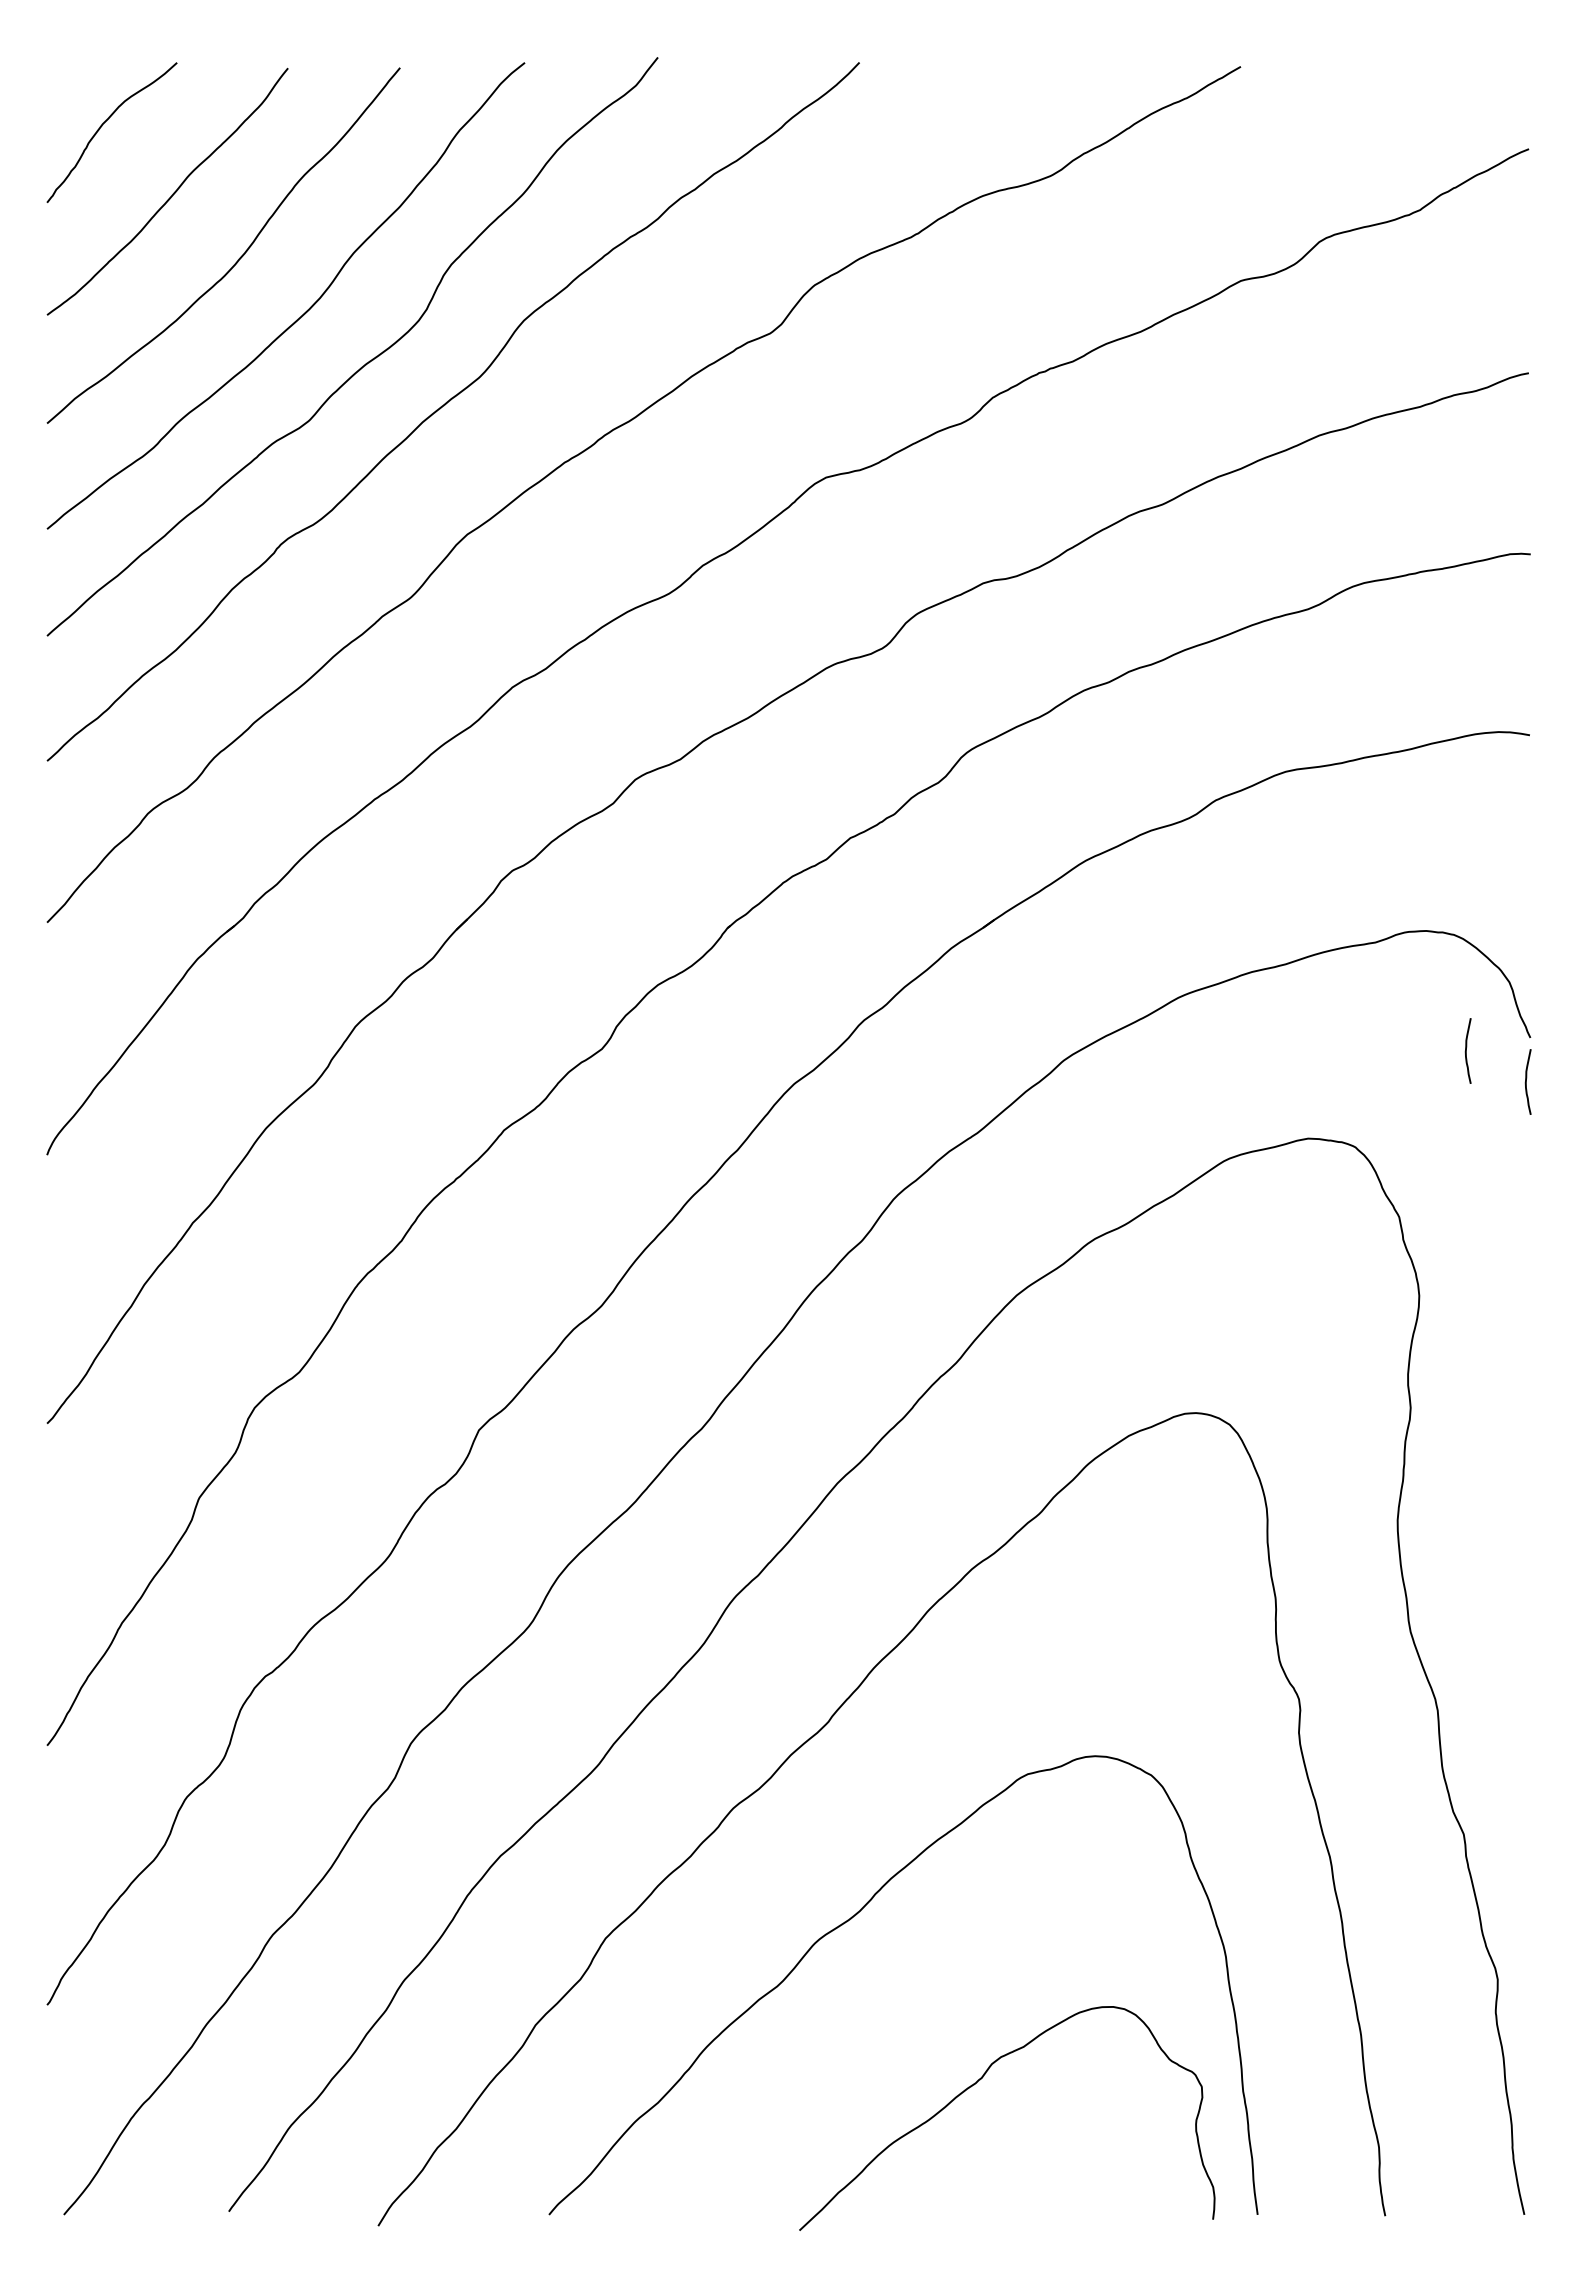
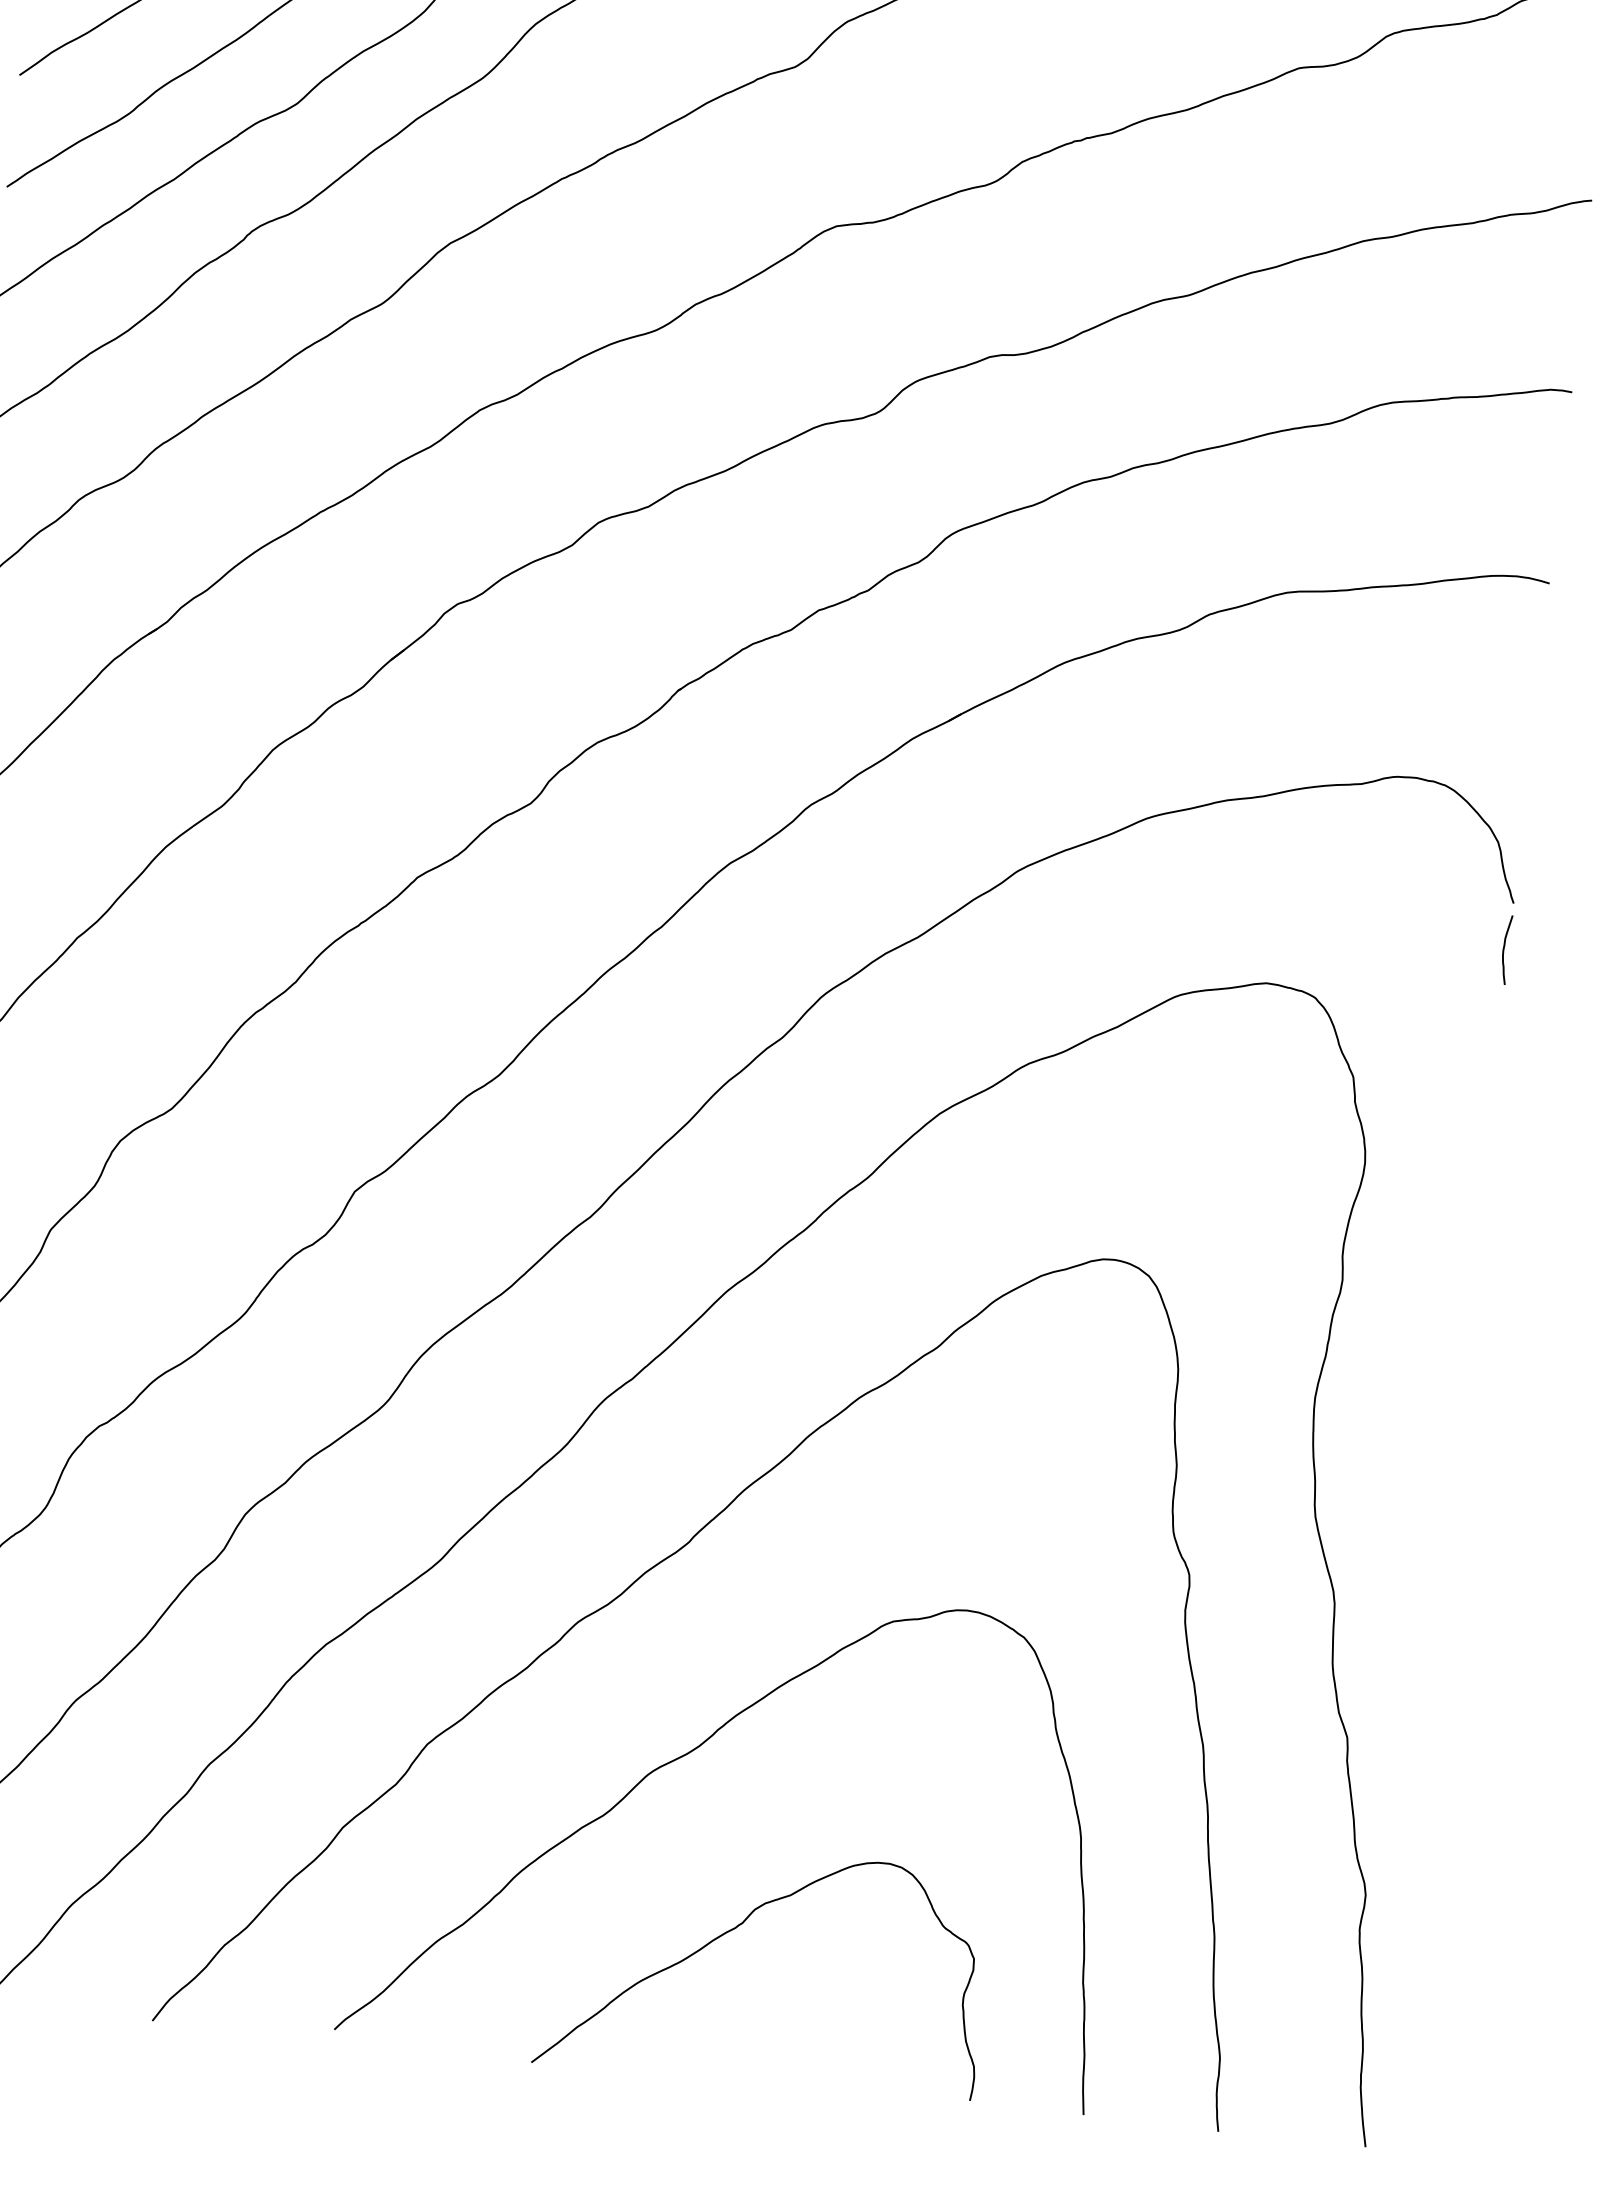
curve: (1466, 1050) -> (1444, 909), removed
curve: (980, 2080) -> (740, 1925), moved

